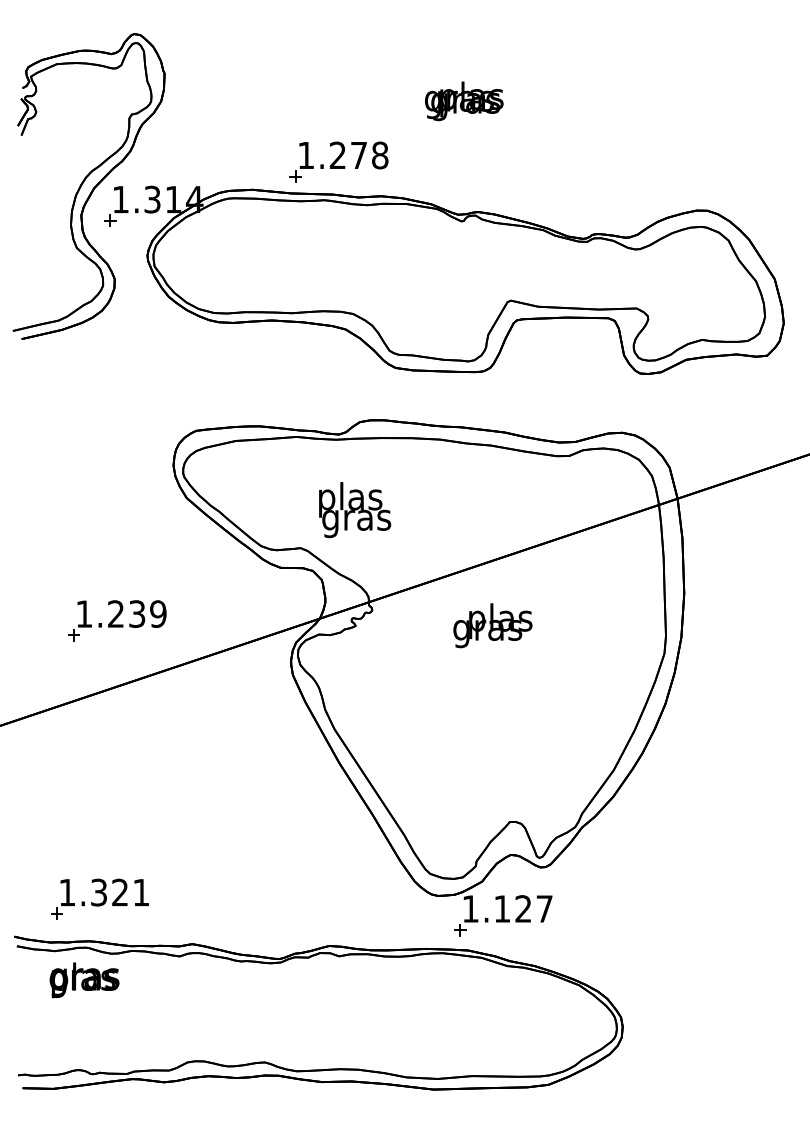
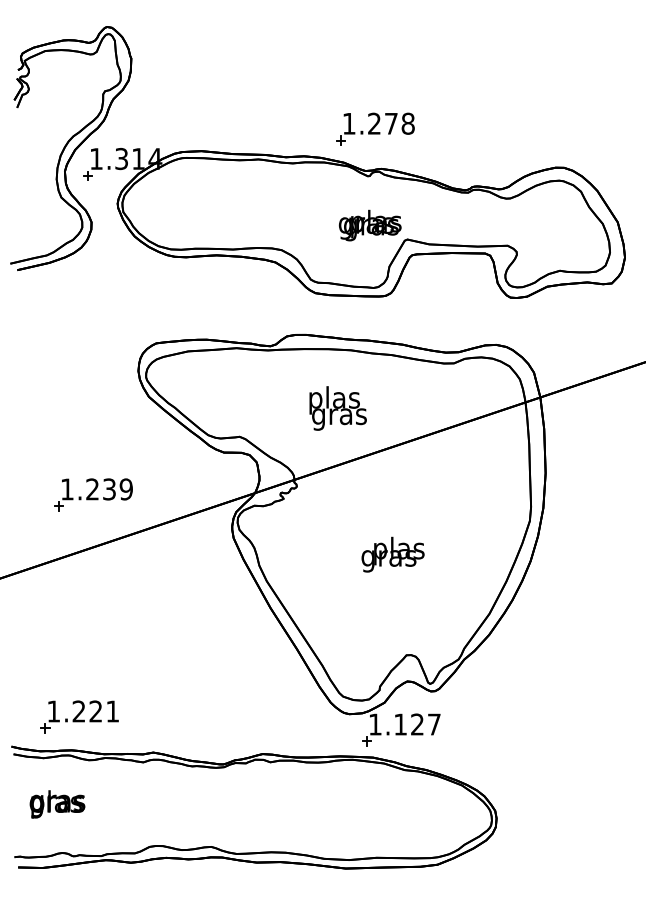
text: (463, 101) -> (369, 225), moved
part: (339, 161) -> (375, 128), moved
text: (354, 510) -> (337, 408), moved
text: (492, 625) -> (392, 554), moved
text: (98, 892) -> (78, 711), 1.321 -> 1.221
text: (84, 980) -> (57, 804), moved

